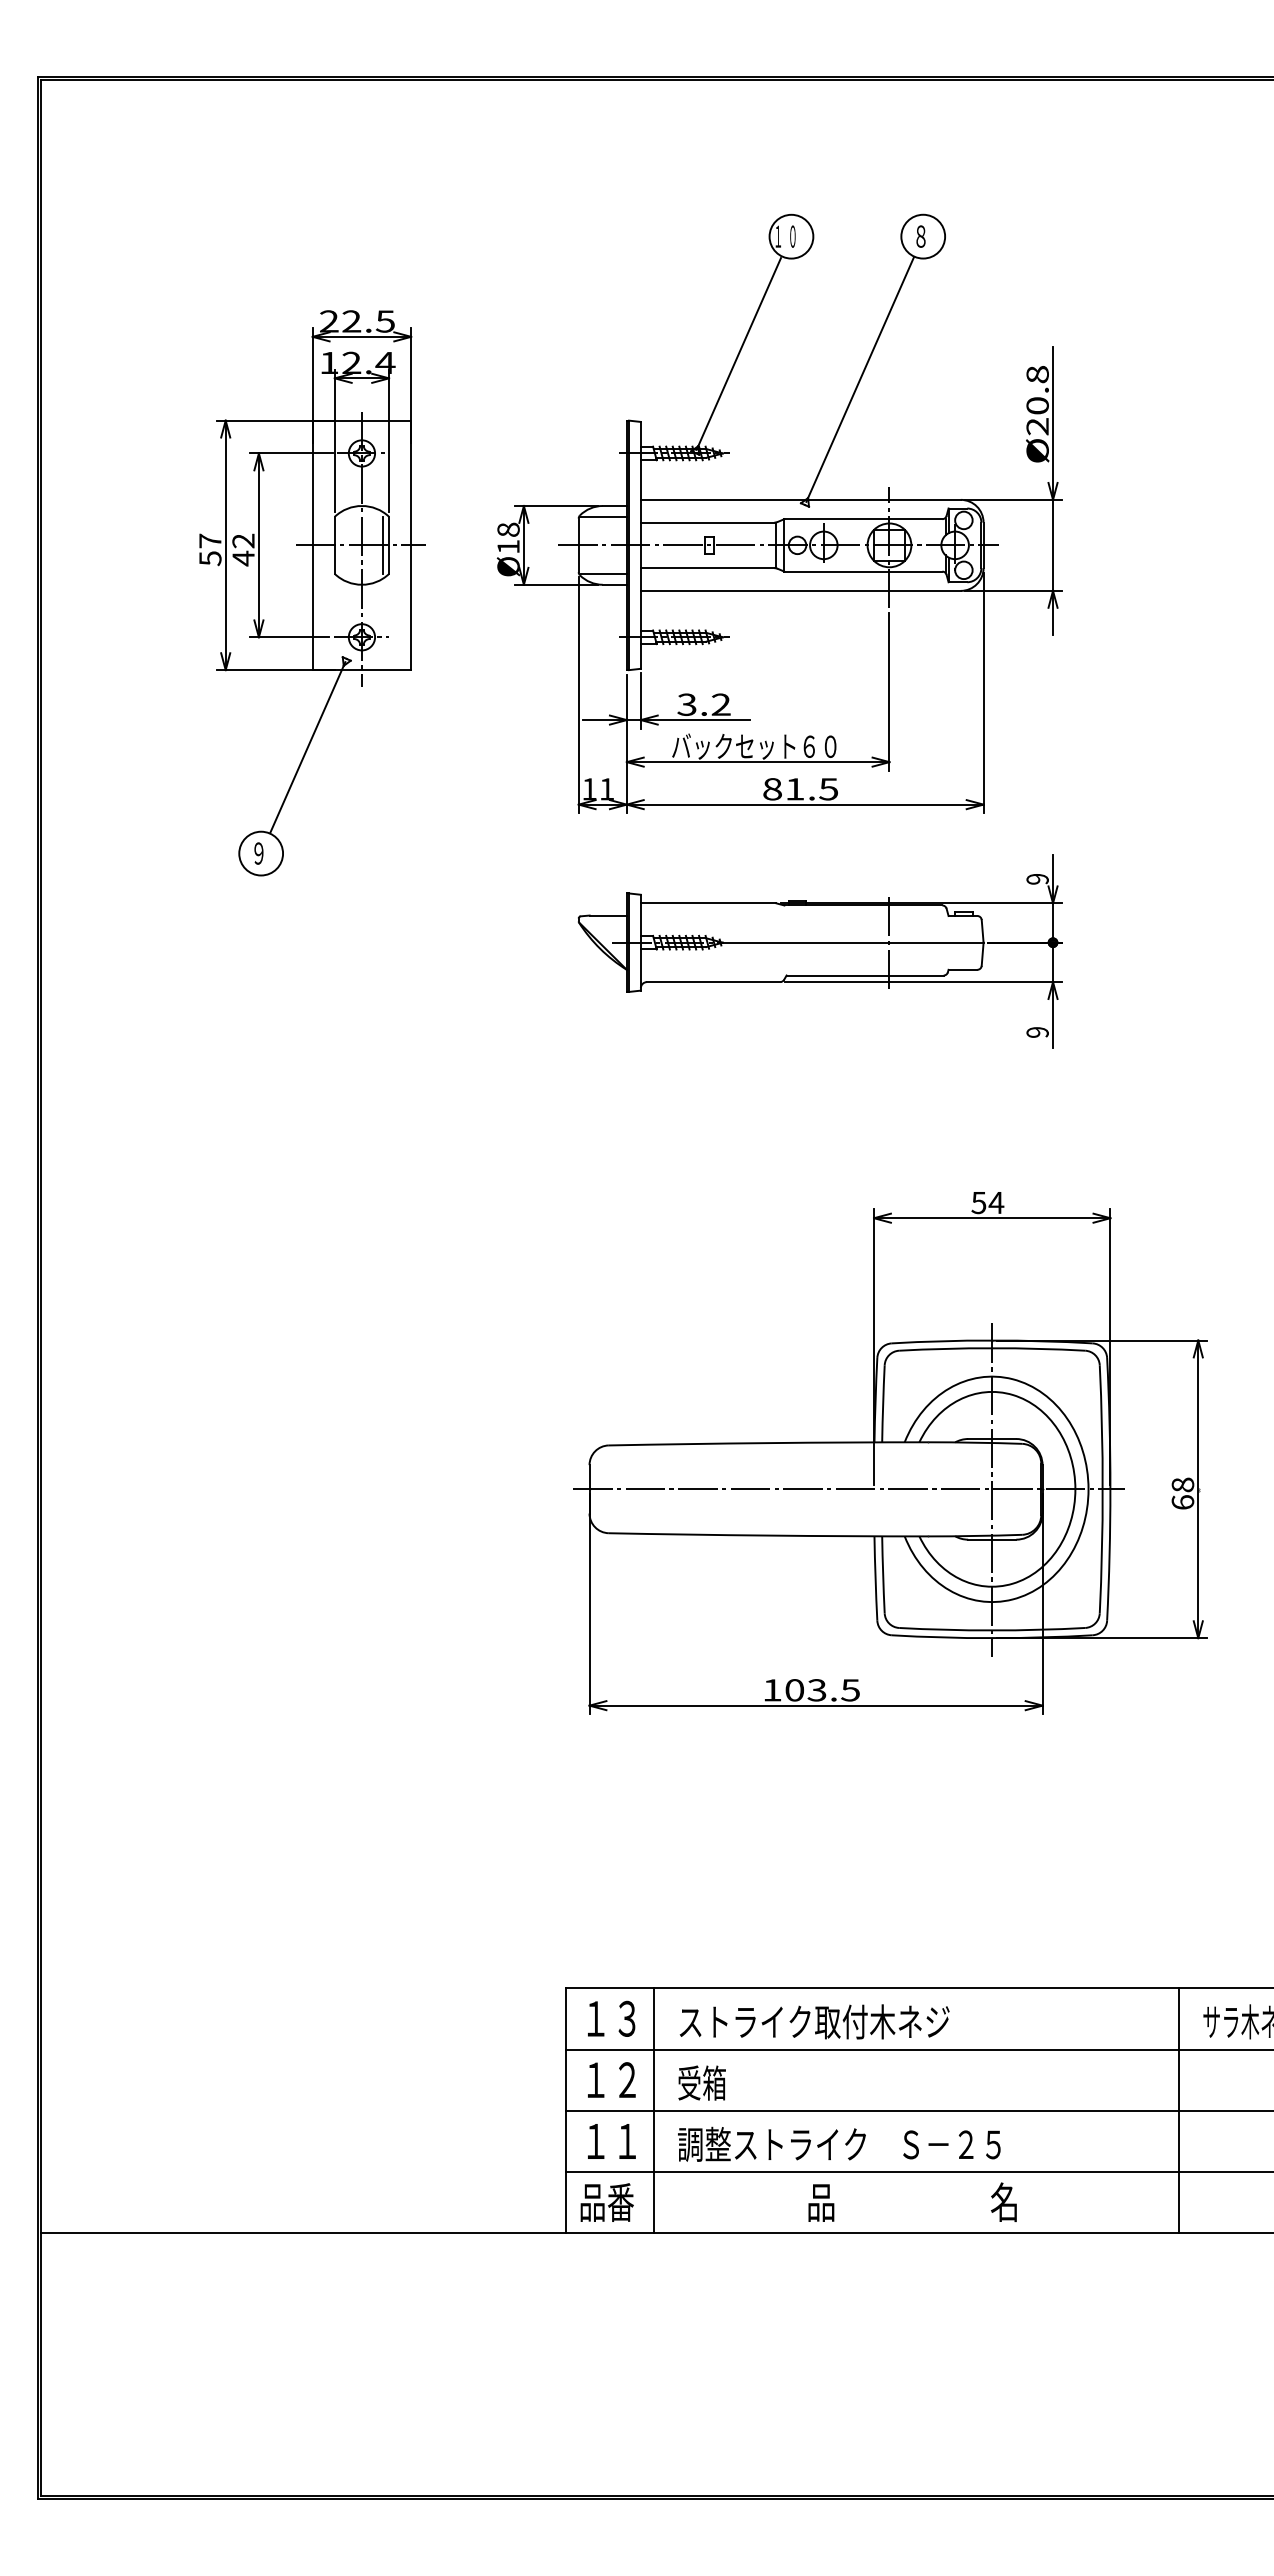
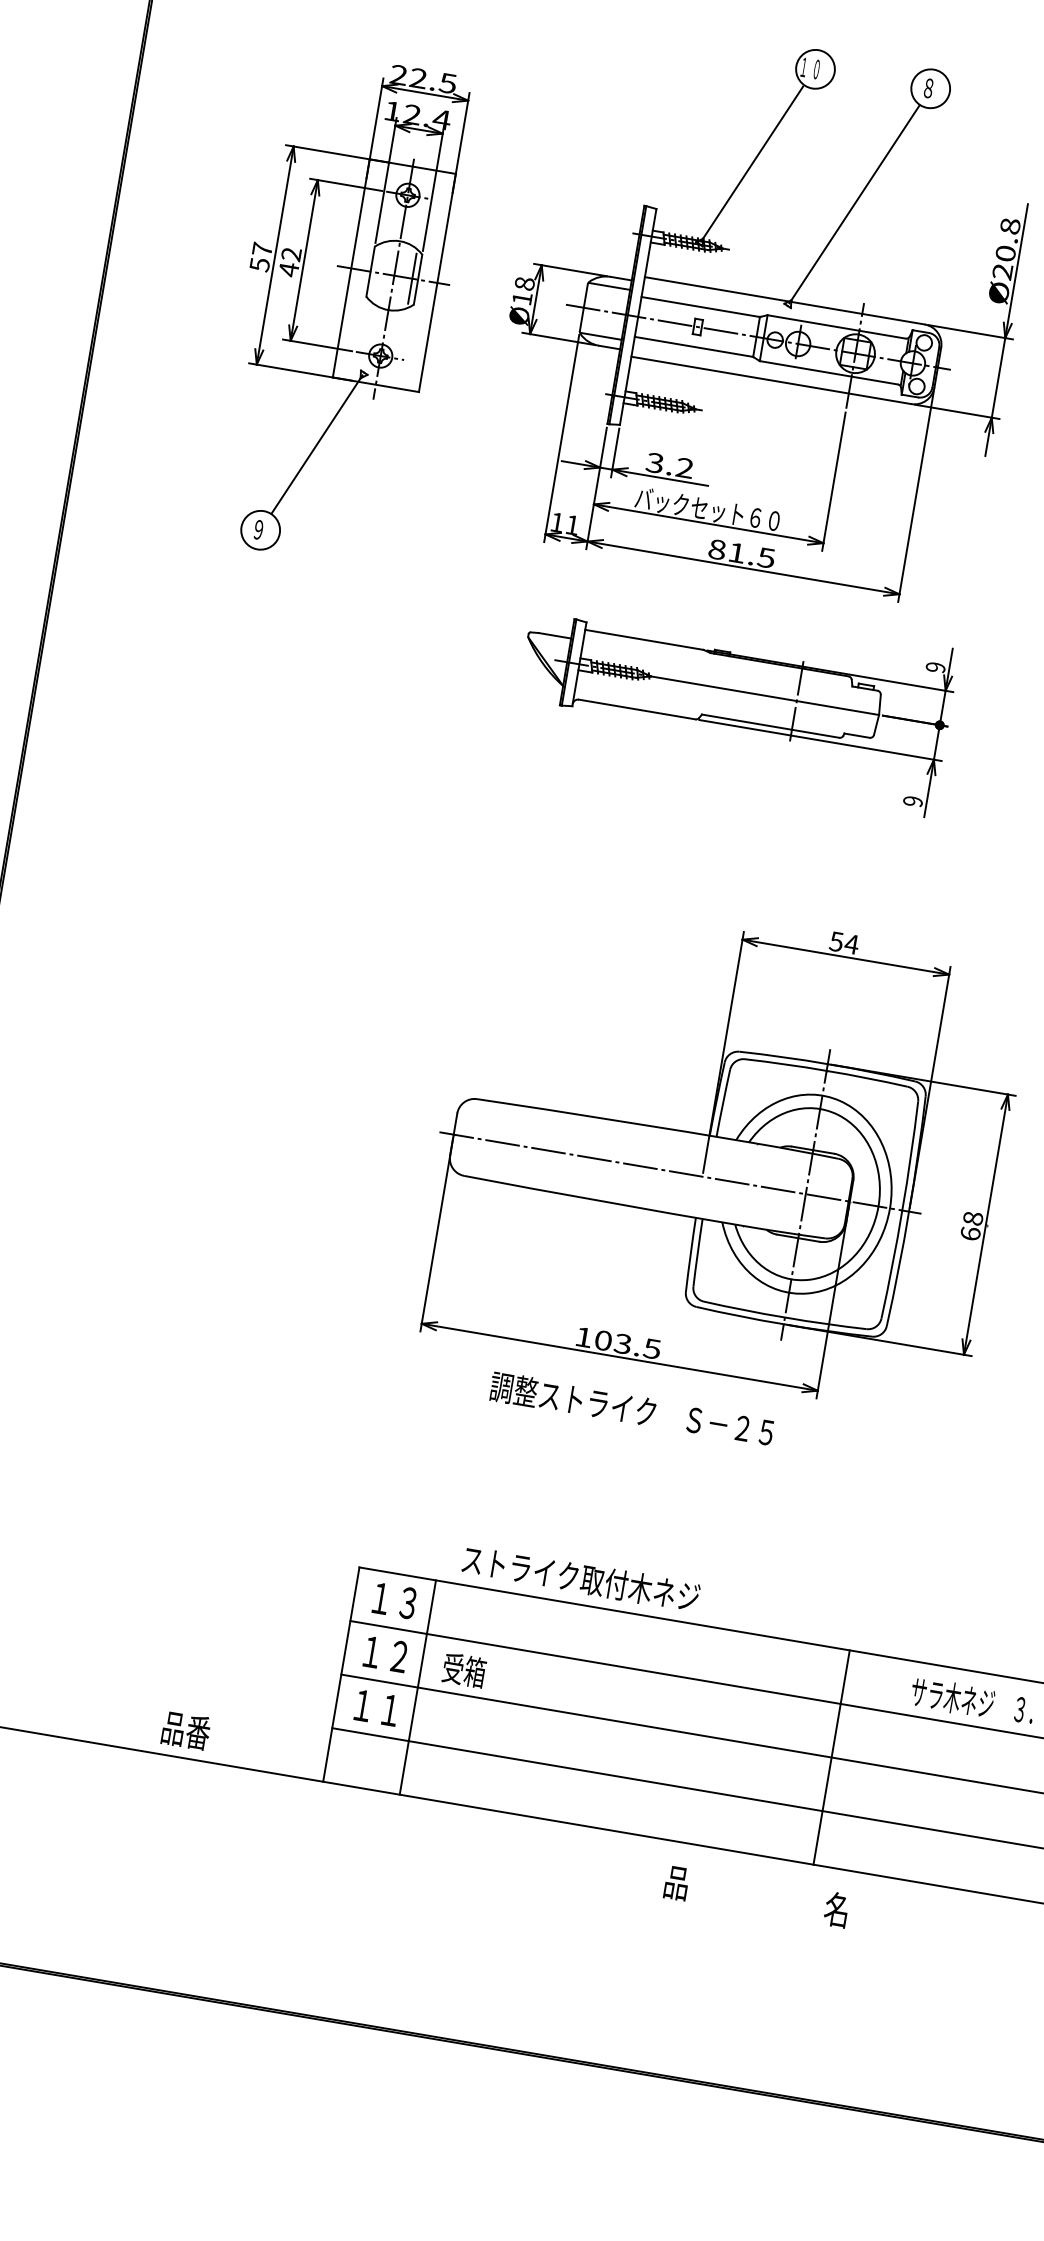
text: (814, 2021) -> (581, 1578), moved
line: (1178, 2110) -> (831, 1757), moved
text: (839, 2143) -> (632, 1408), moved
text: (912, 2201) -> (756, 1895), moved
text: (606, 2202) -> (185, 1730), moved

